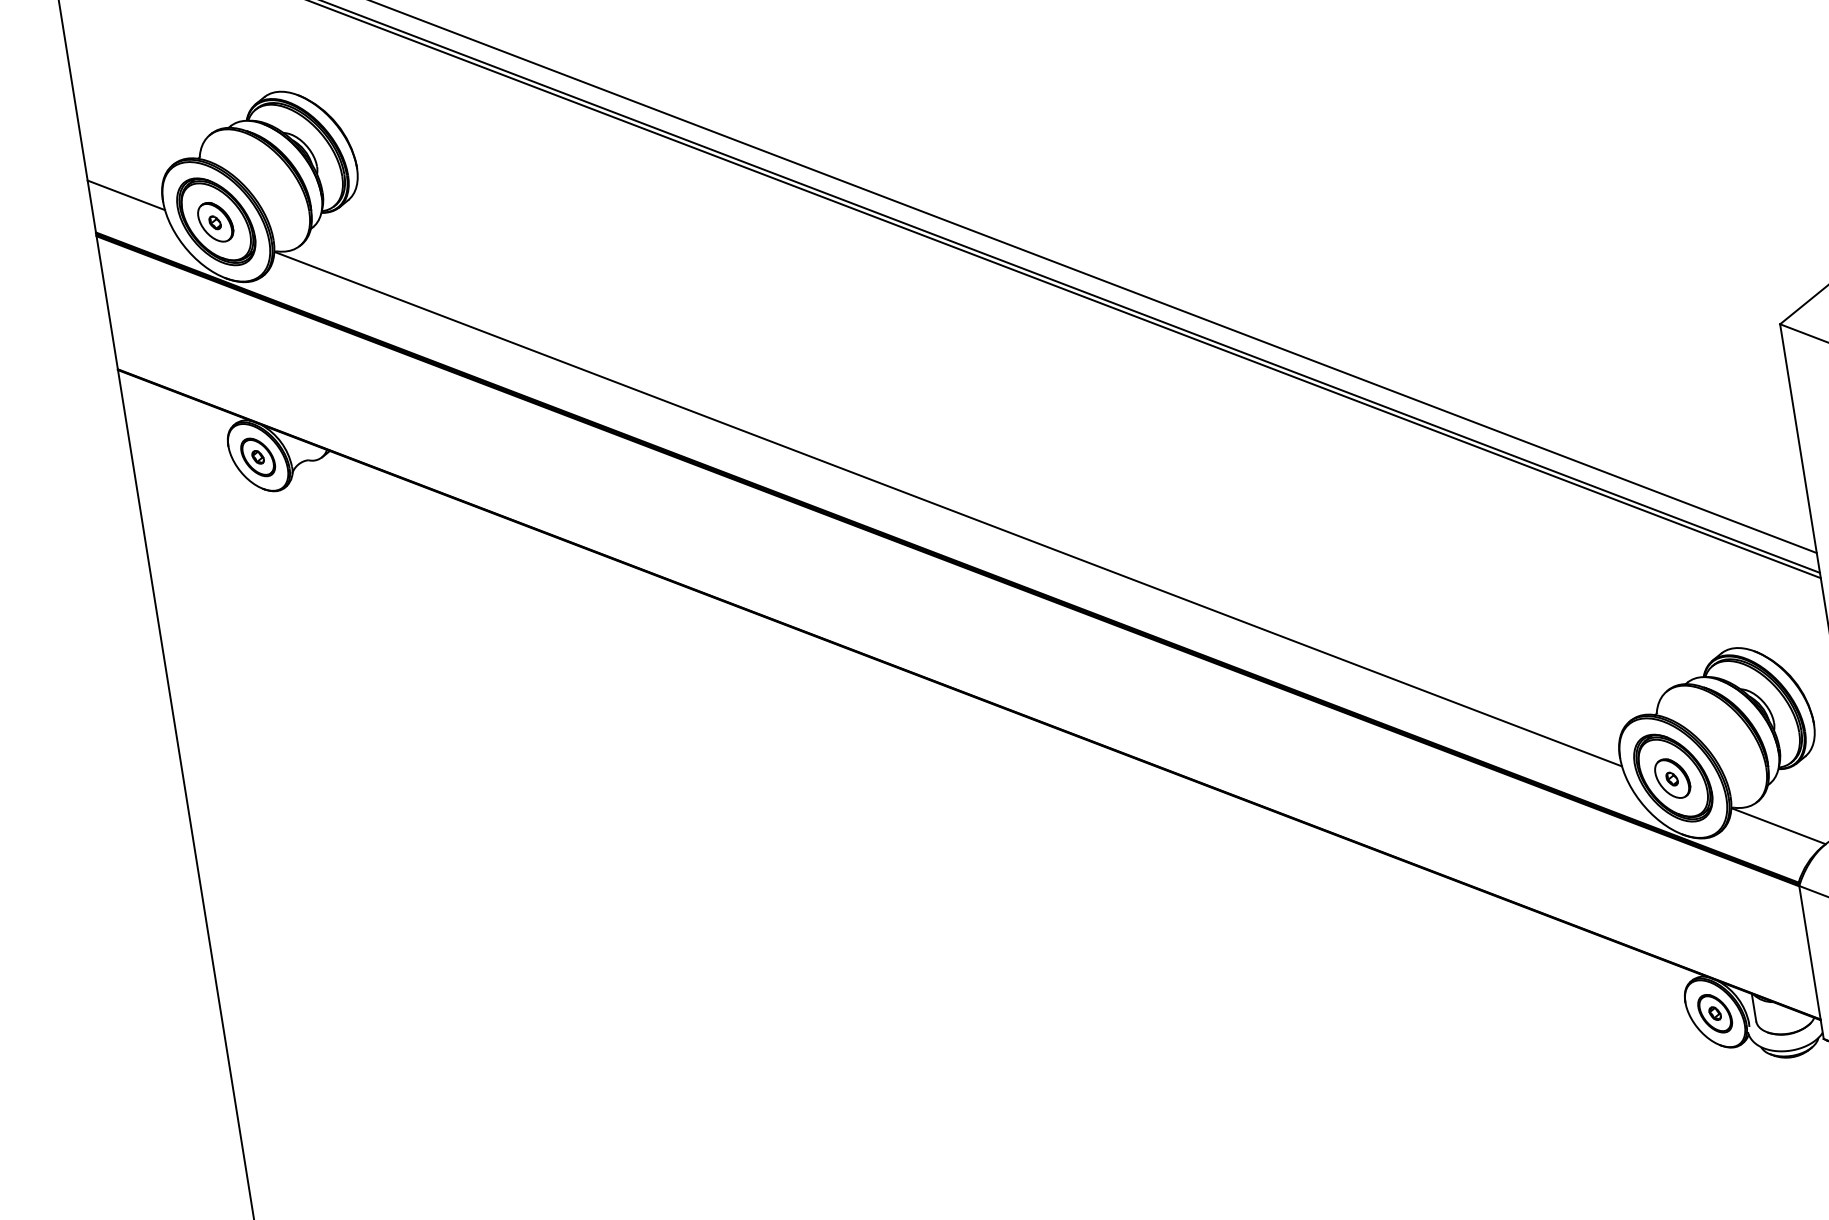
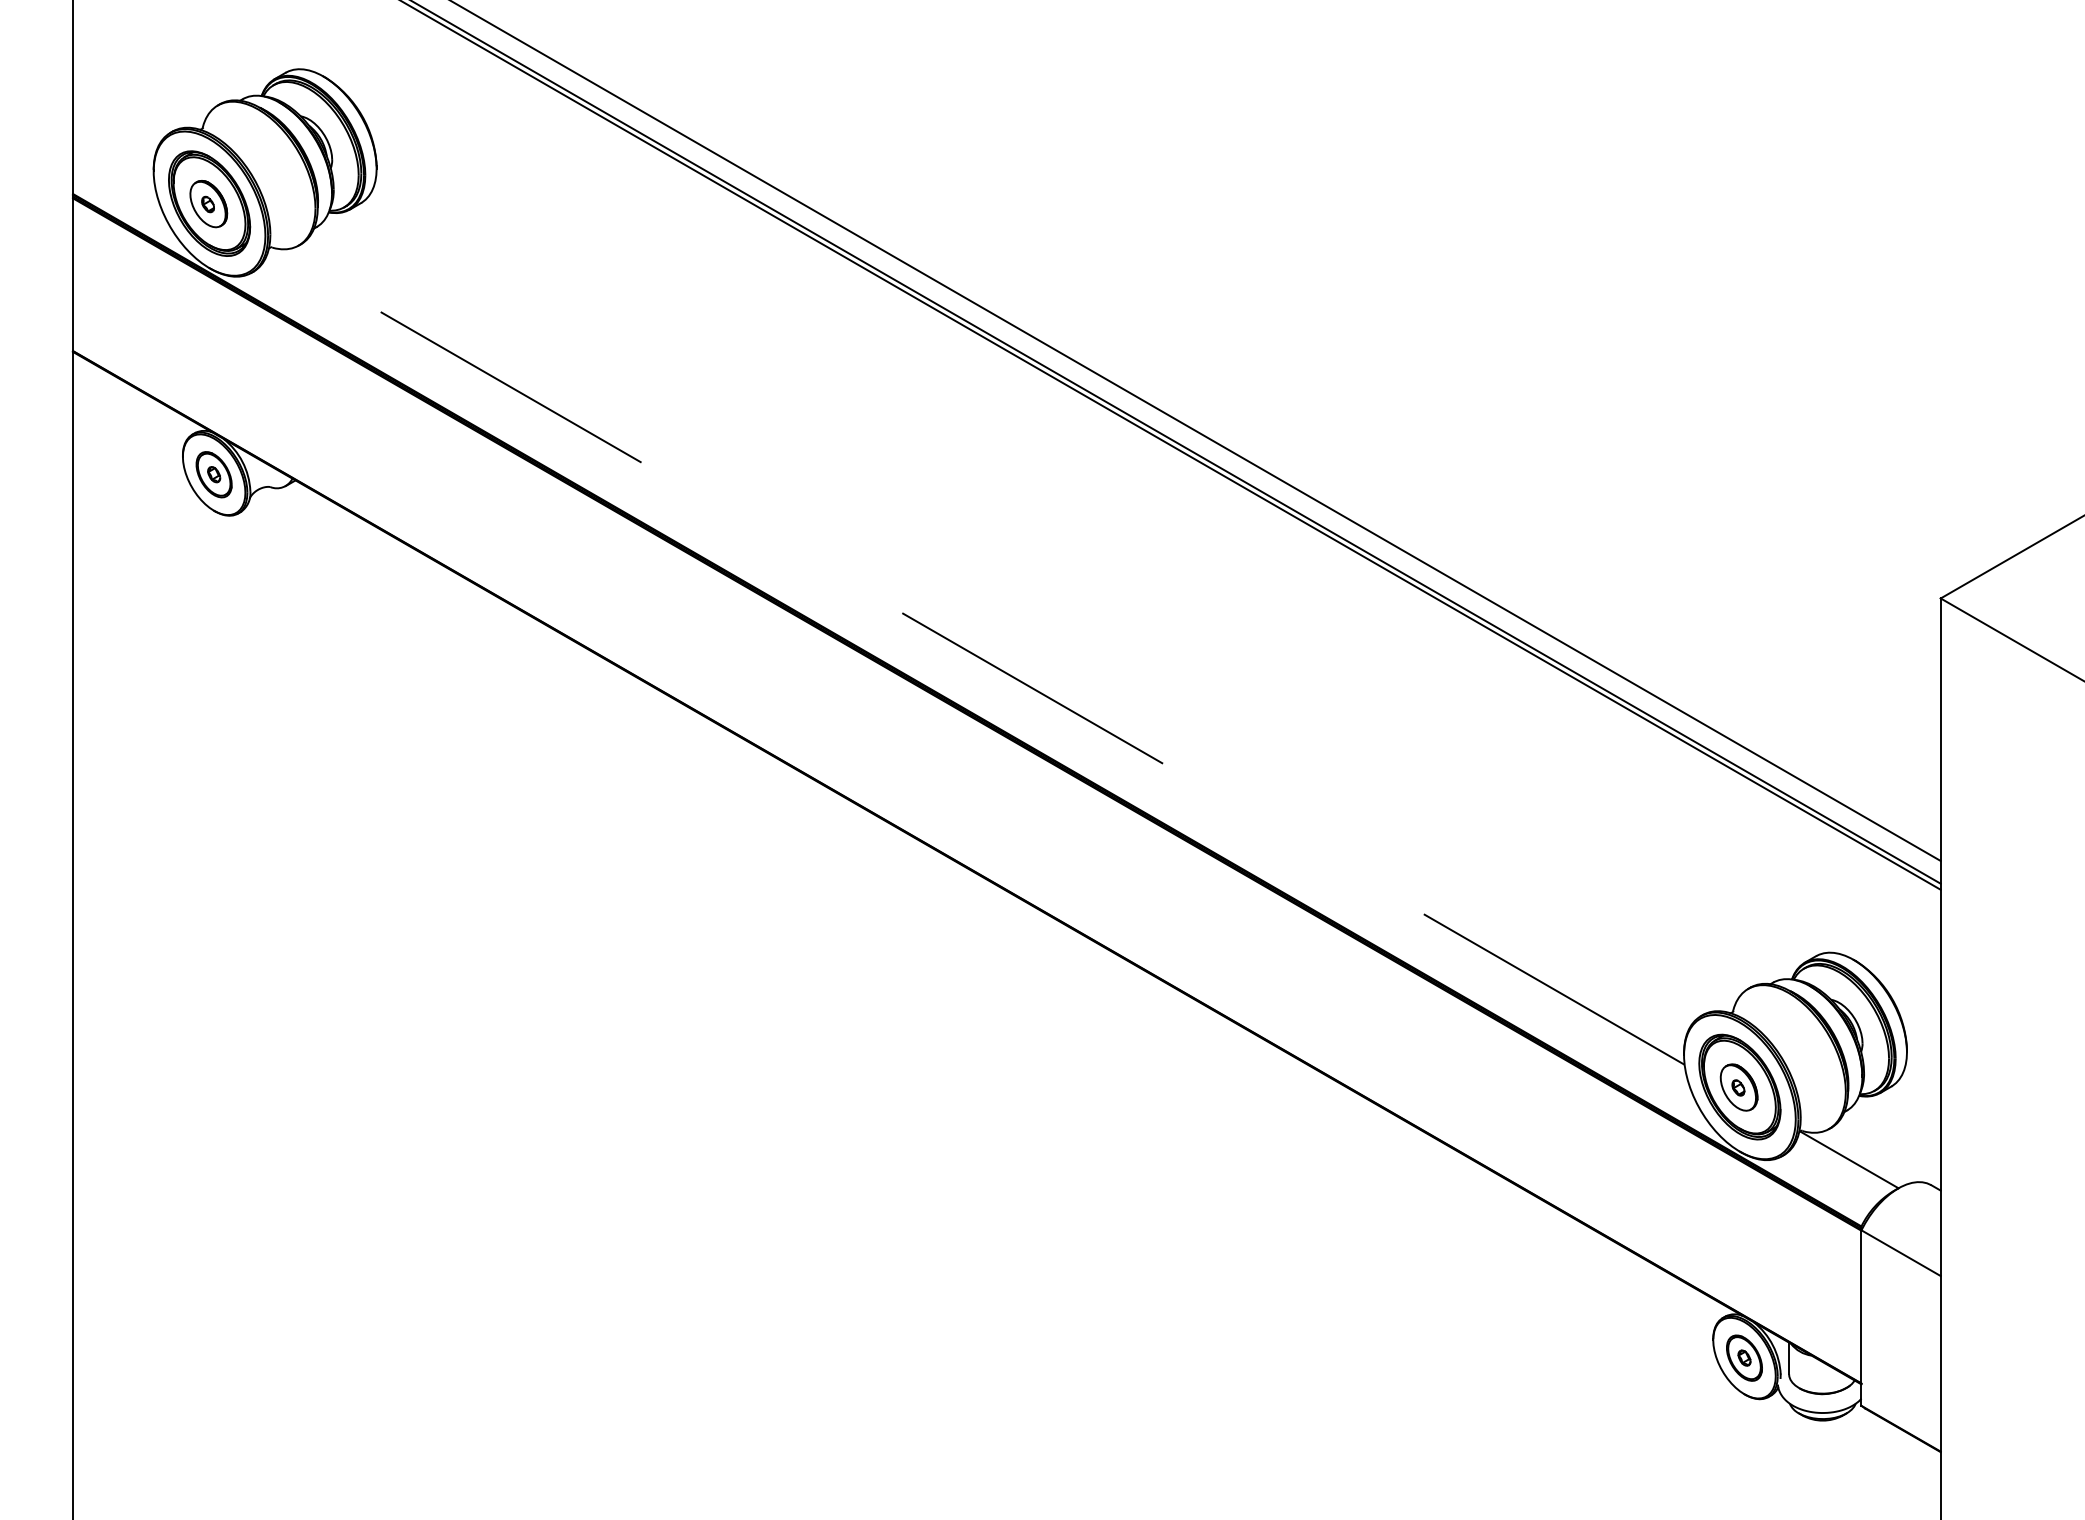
line: (126, 195) -> (113, 157), removed
line: (948, 509) -> (977, 656), solid -> dashed

